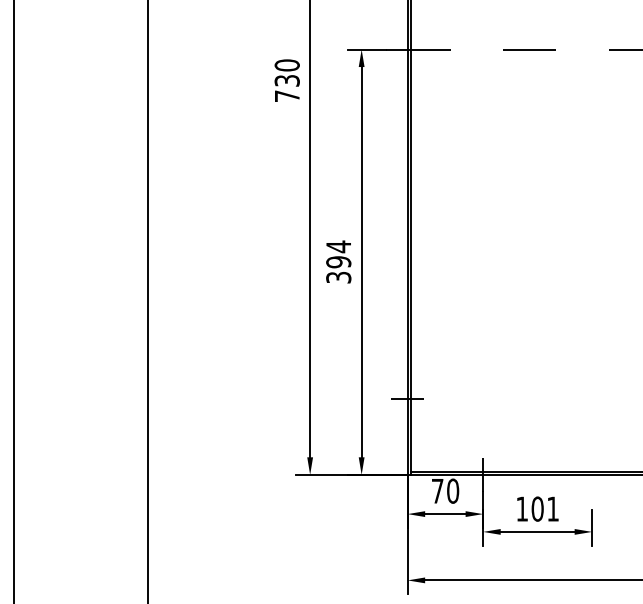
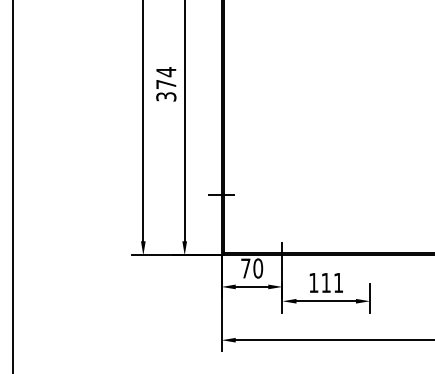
text: (338, 262) -> (166, 84), 394 -> 374
text: (537, 508) -> (326, 282), 101 -> 111

